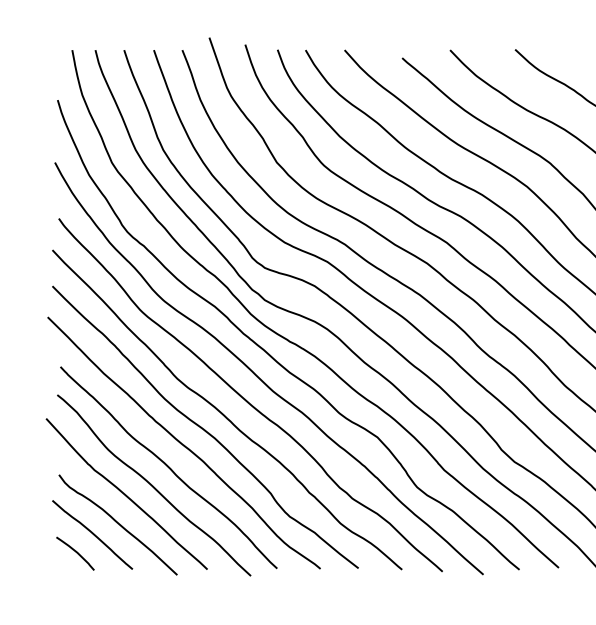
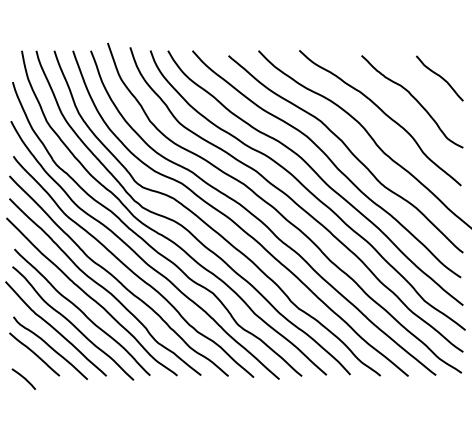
line: (74, 552) -> (23, 378), moved

